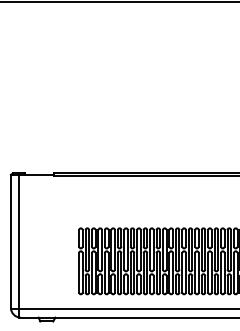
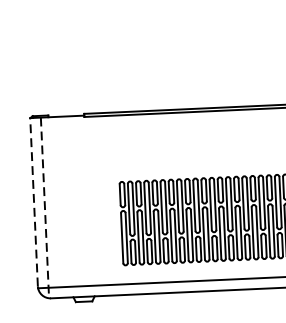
line: (10, 240) -> (33, 201), solid -> dashed
line: (19, 246) -> (45, 208), solid -> dashed

